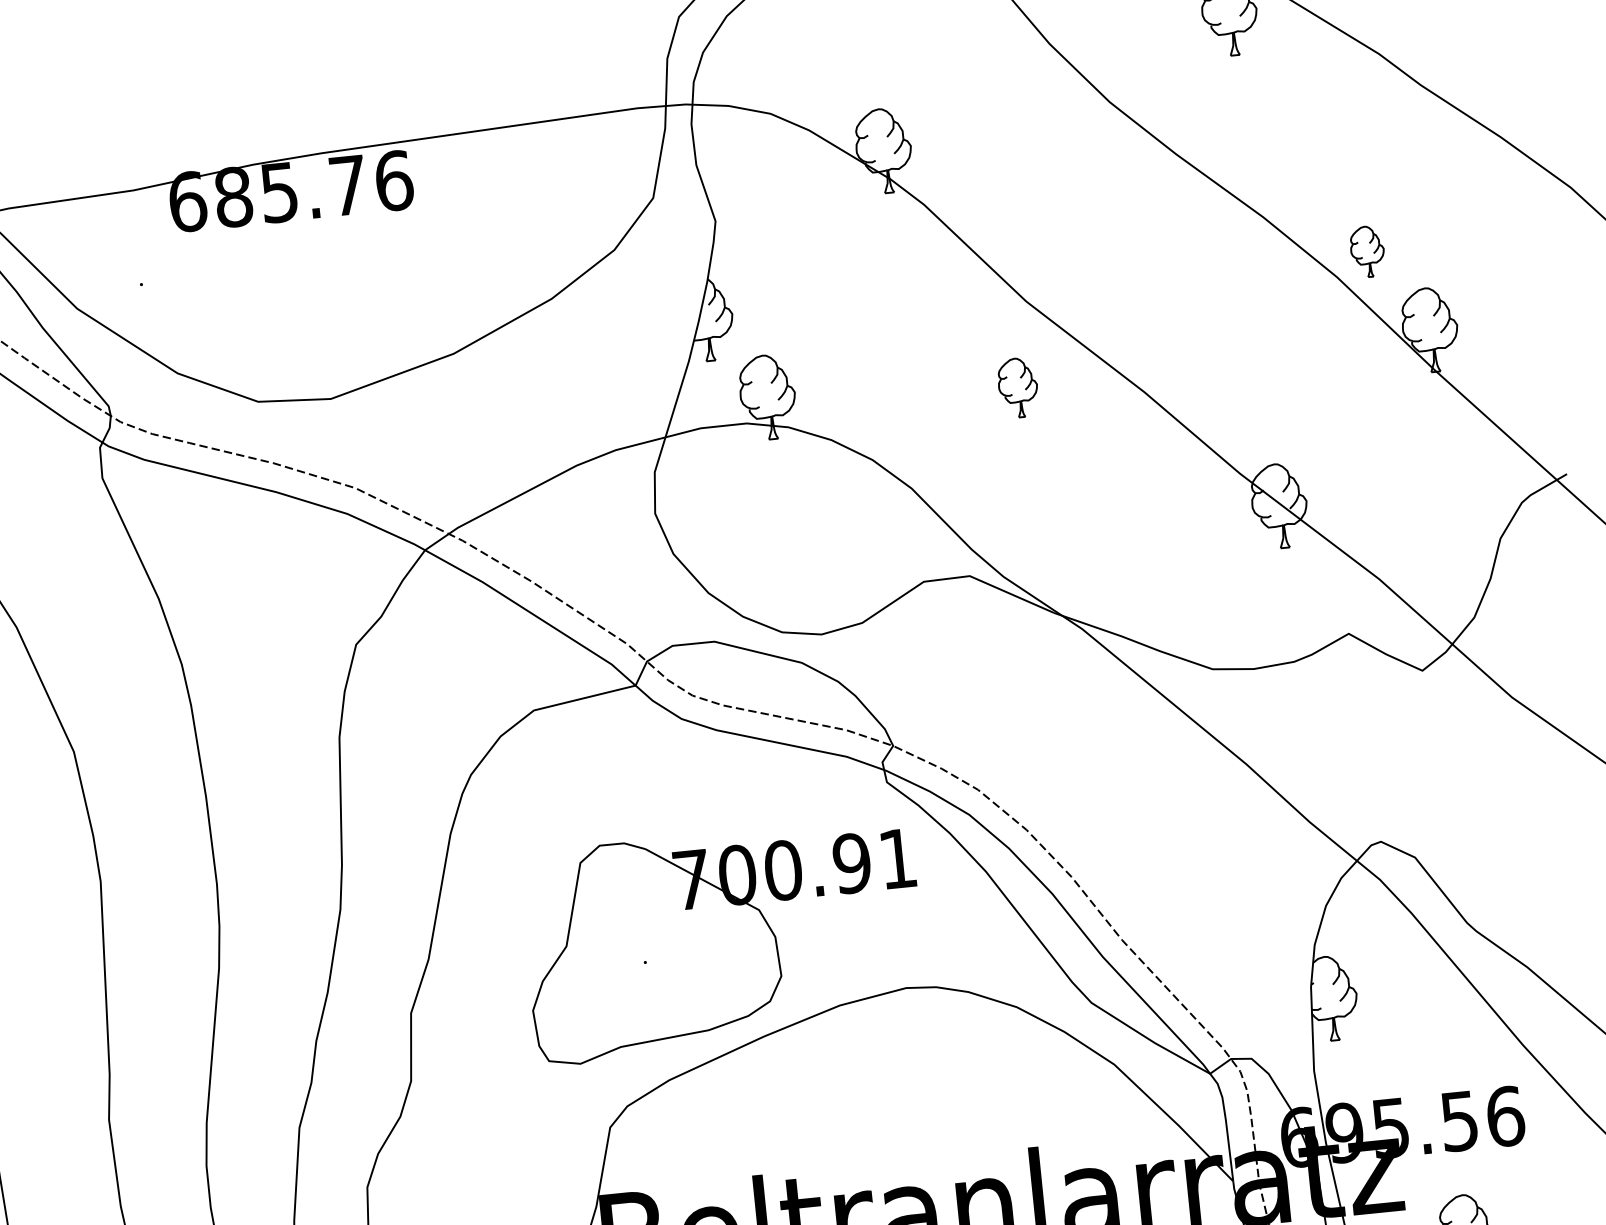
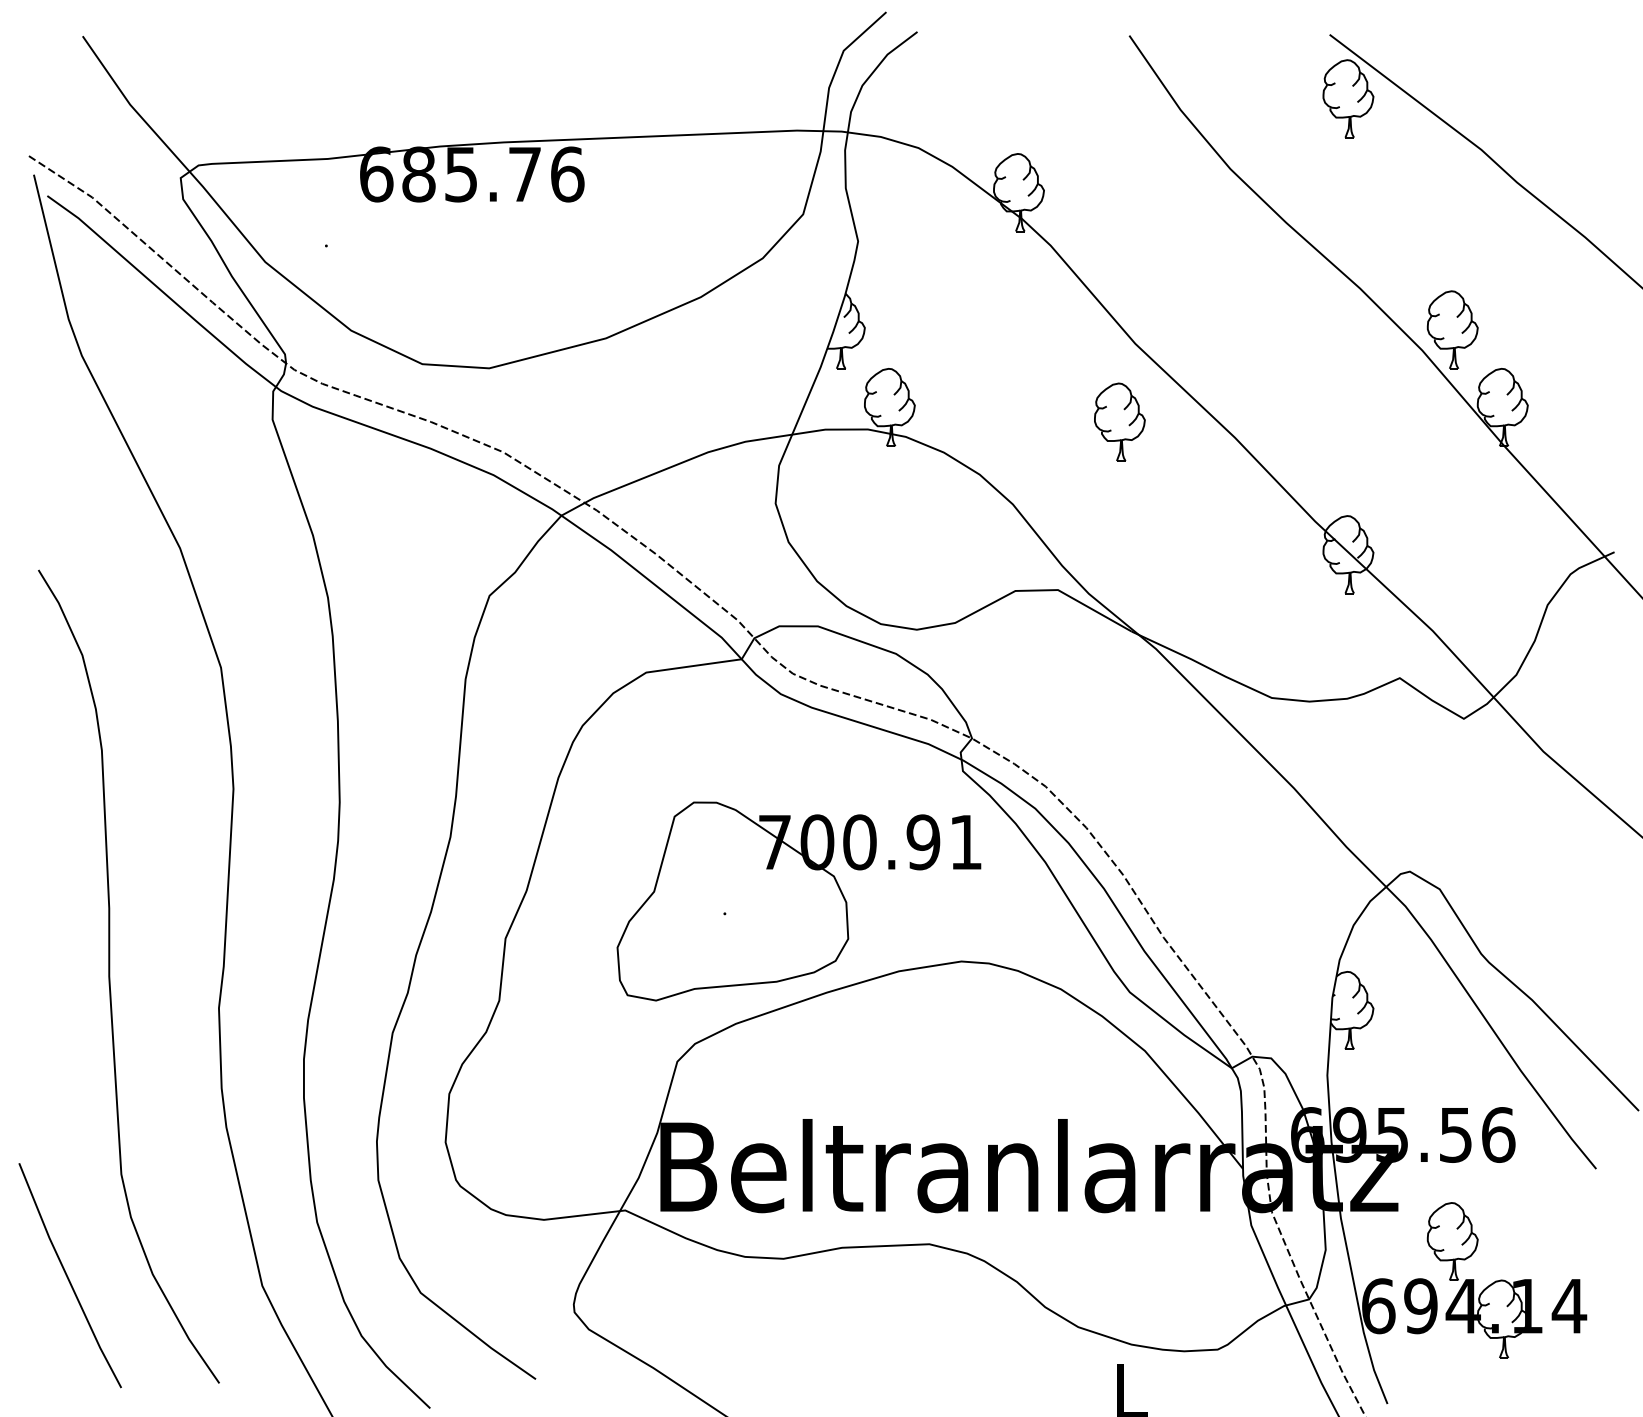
part: (1367, 251) -> (1452, 329), size x1.67
part: (1017, 387) -> (1119, 421), size x1.43

